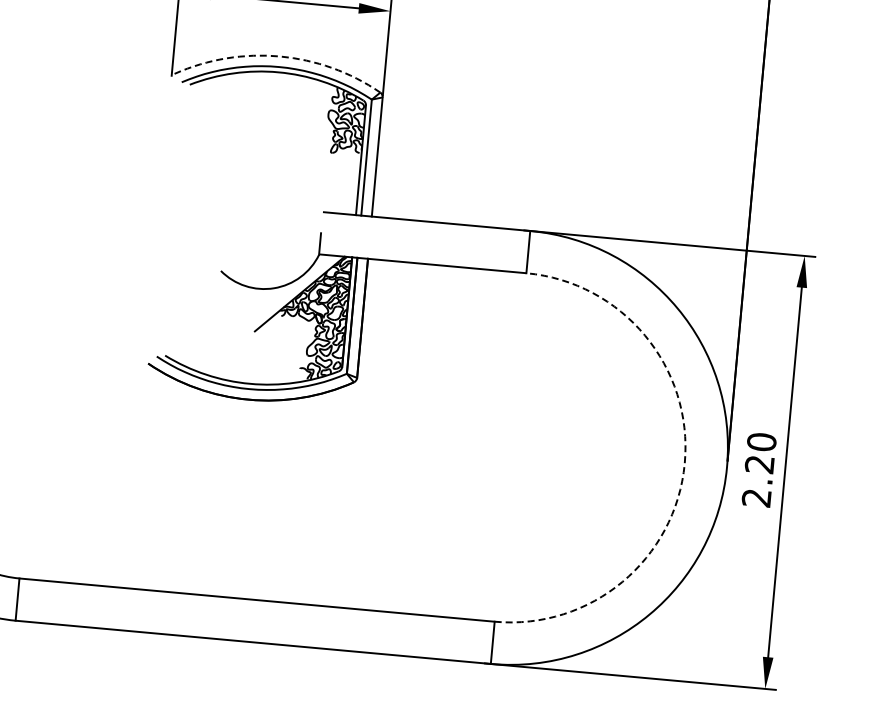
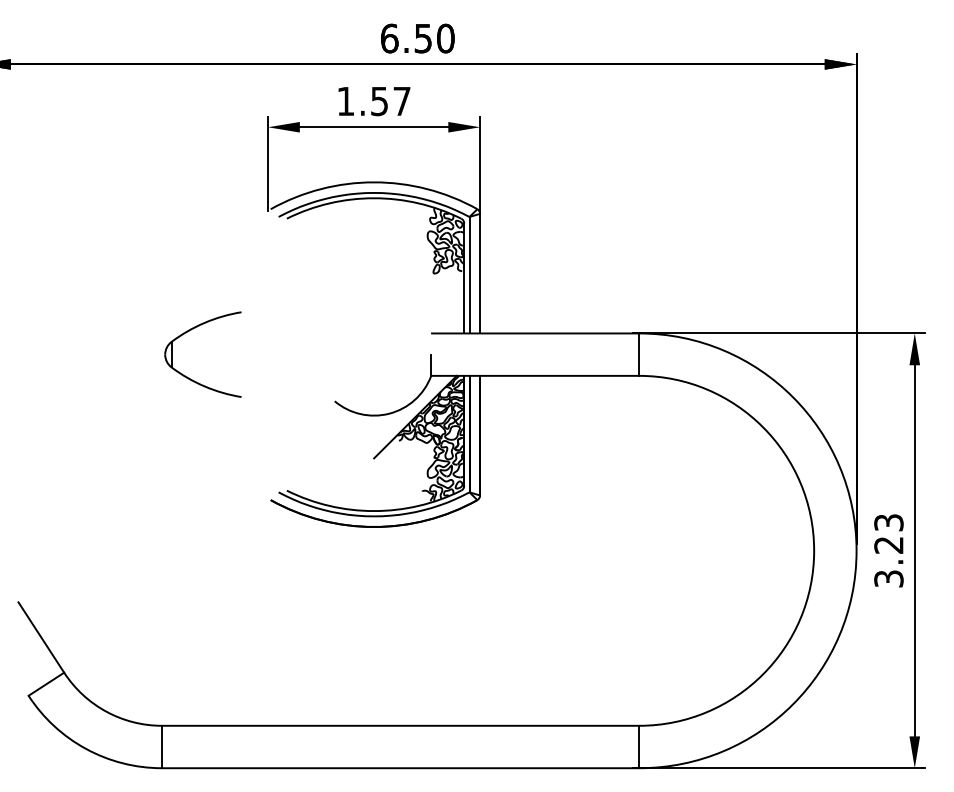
arc: (280, 56) -> (374, 182), dashed -> solid
part: (84, 187) -> (191, 330), added
arc: (685, 463) -> (814, 550), dashed -> solid
text: (758, 469) -> (888, 550), 2.20 -> 3.23

